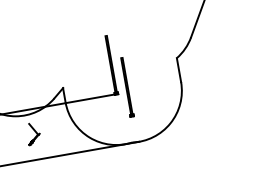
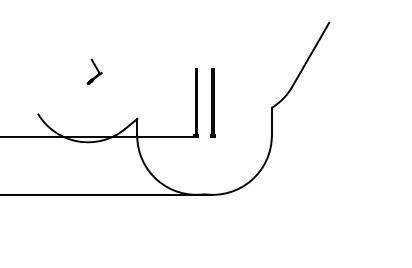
part: (126, 87) -> (212, 102), moved
part: (33, 133) -> (94, 71), moved

